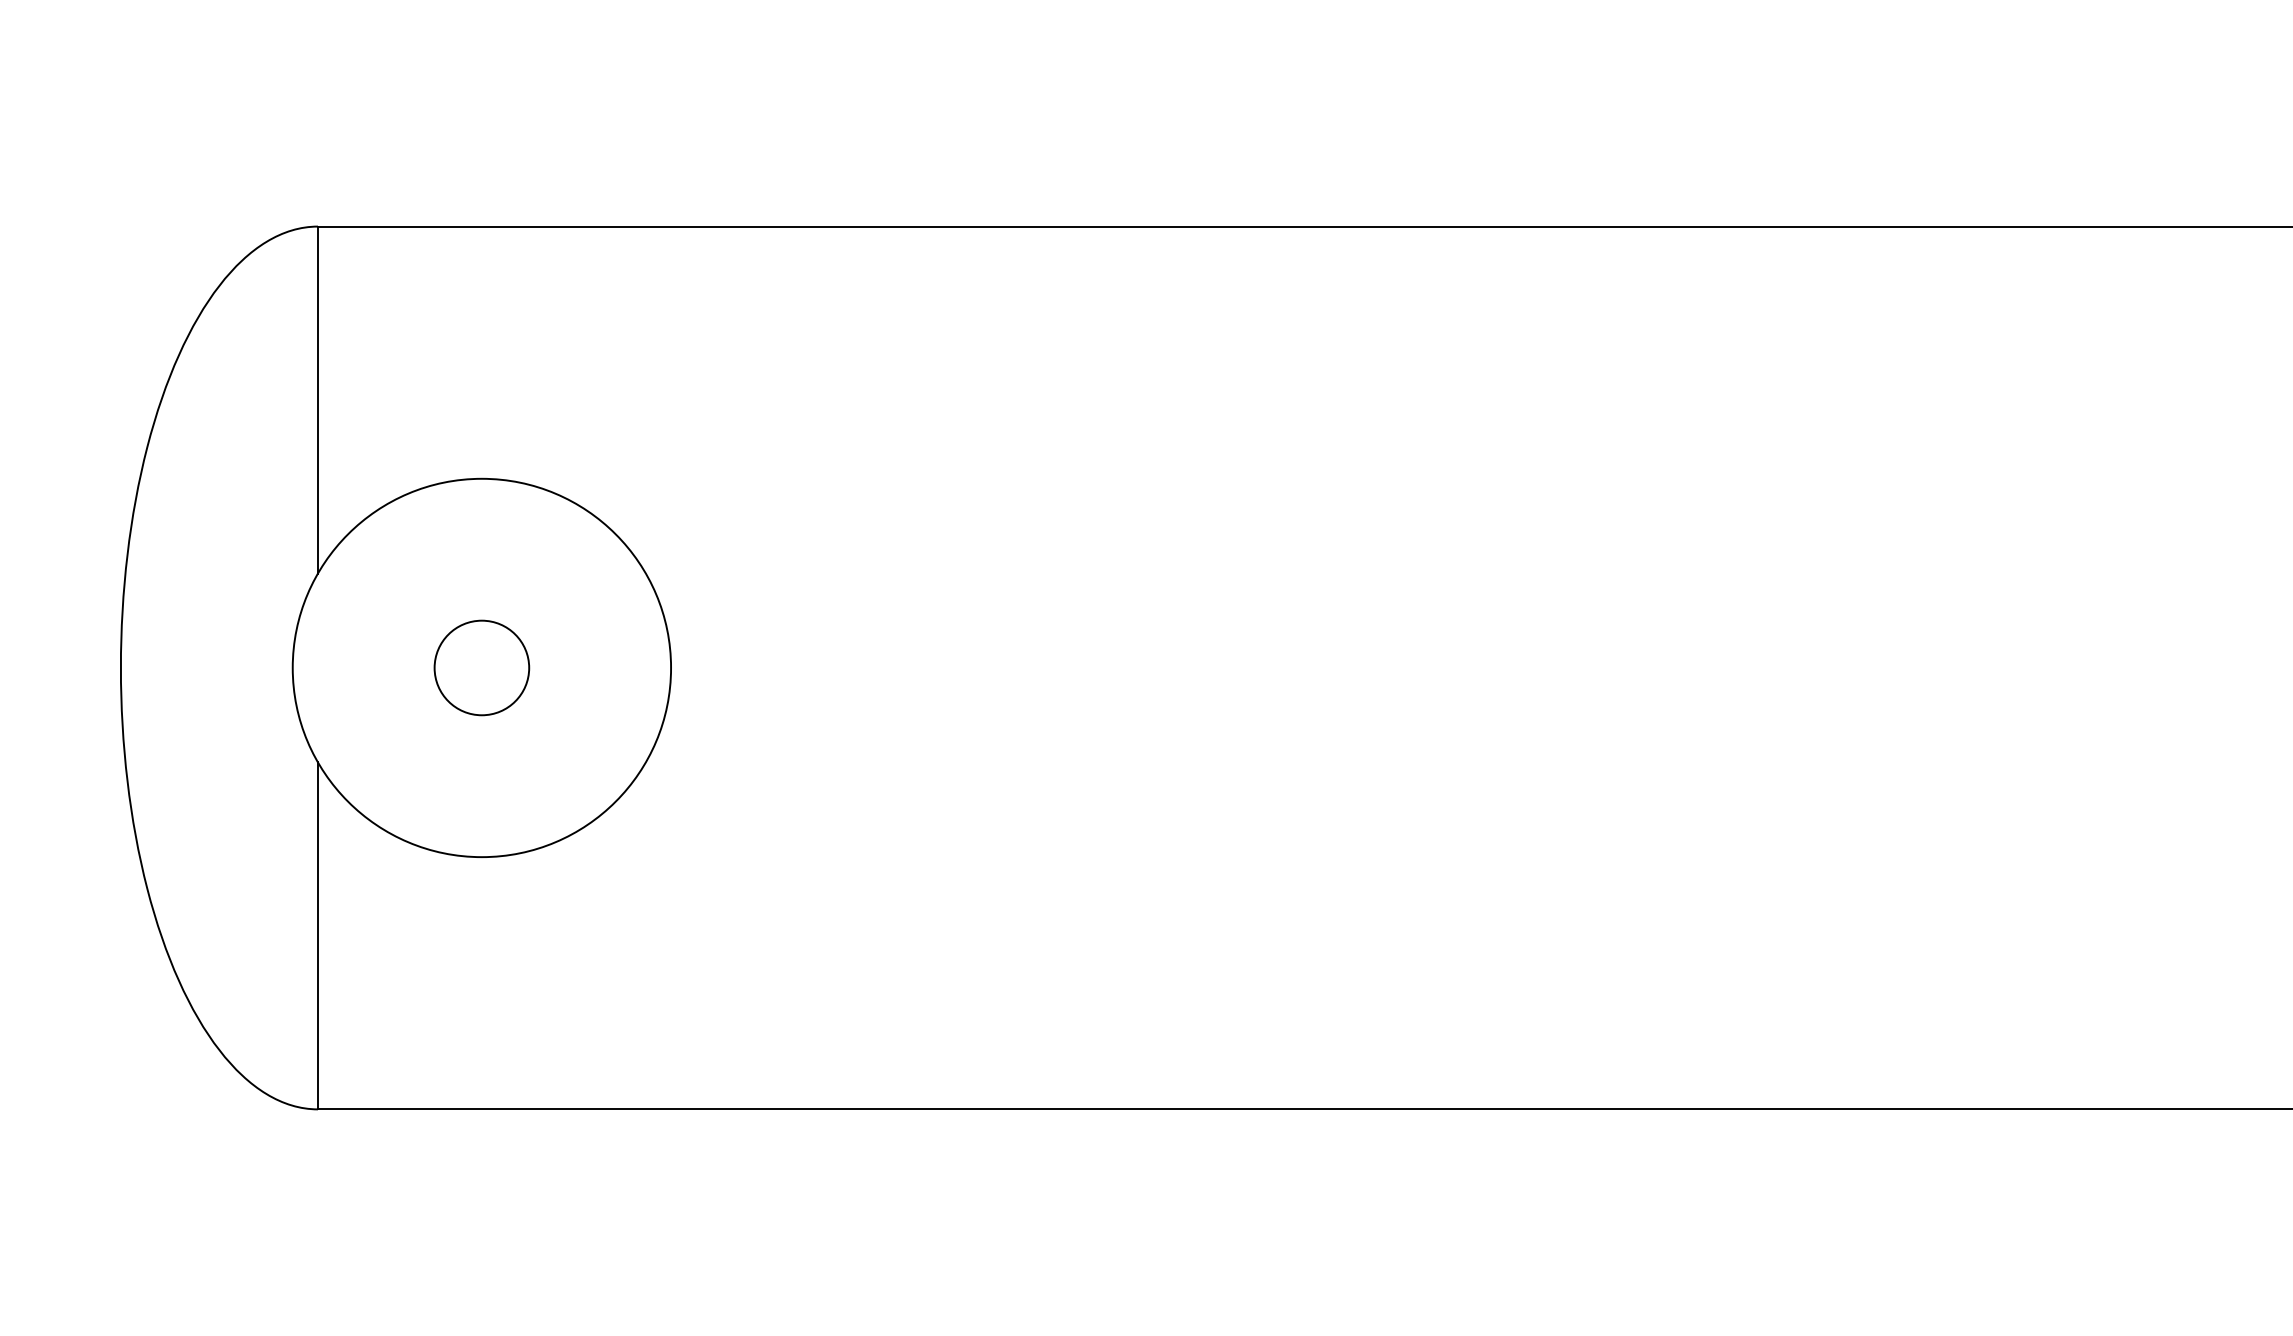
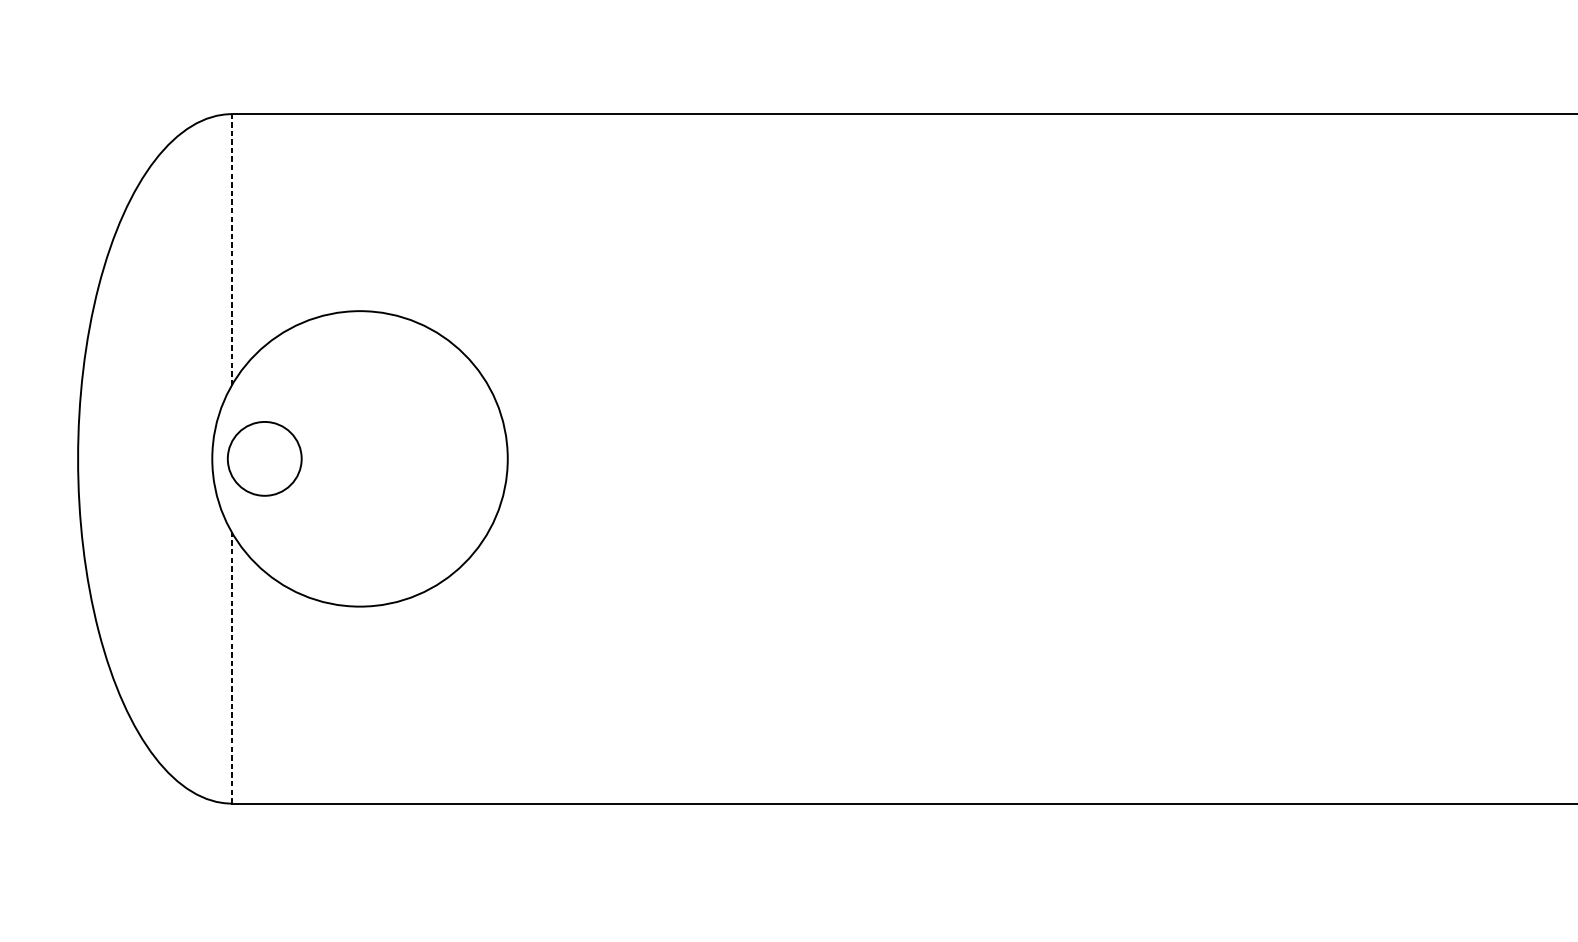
line: (317, 400) -> (231, 249), solid -> dashed
circle: (481, 667) -> (264, 458), moved
line: (317, 935) -> (231, 667), solid -> dashed

